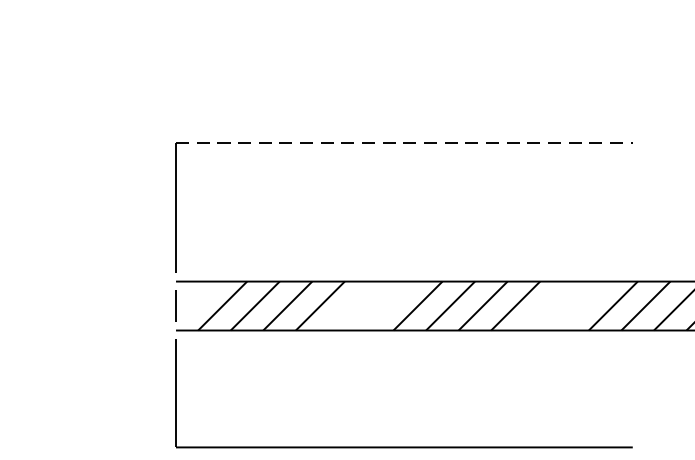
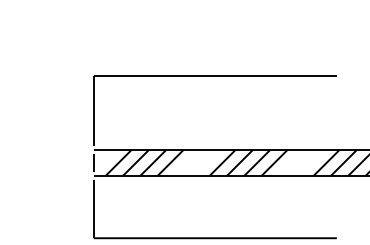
line: (404, 143) -> (215, 76), dashed -> solid

